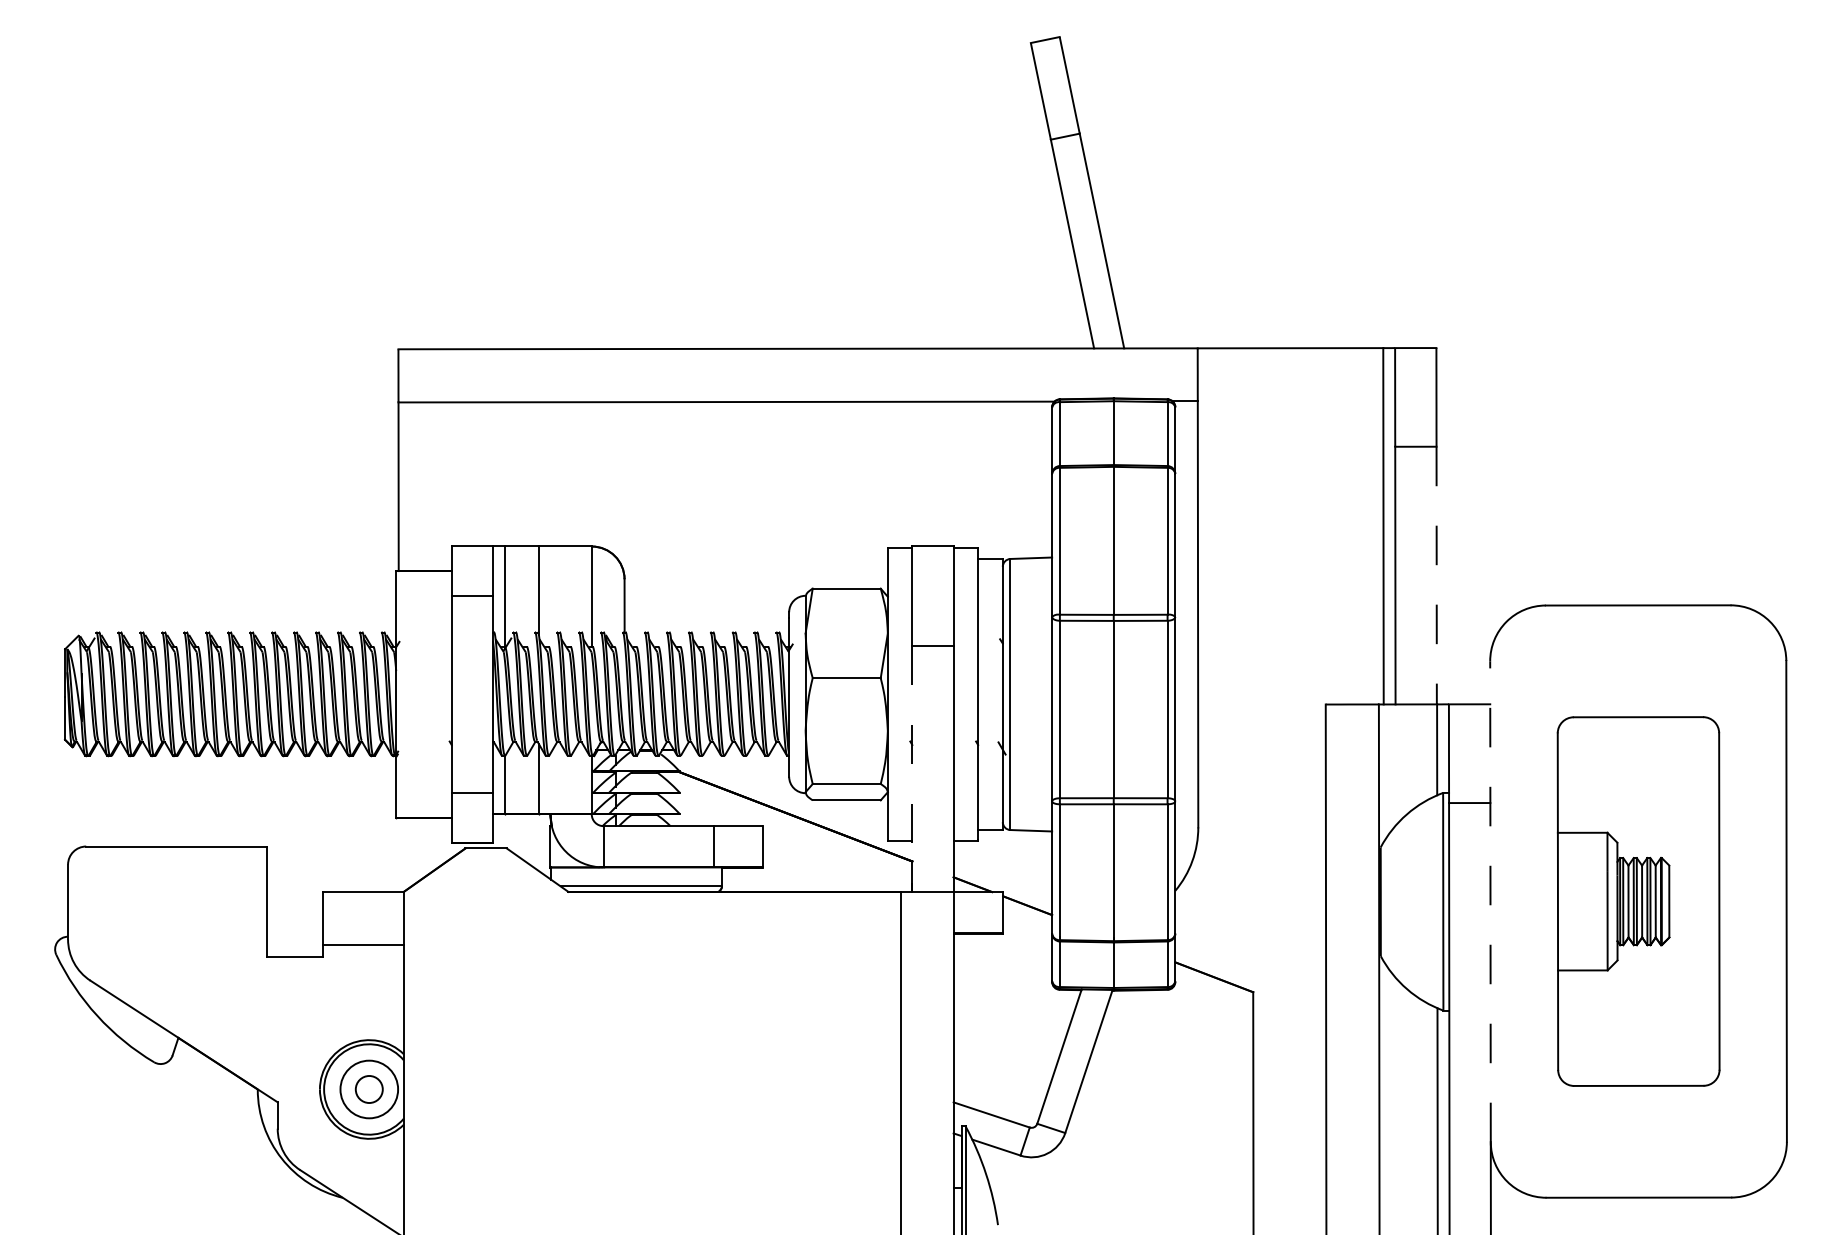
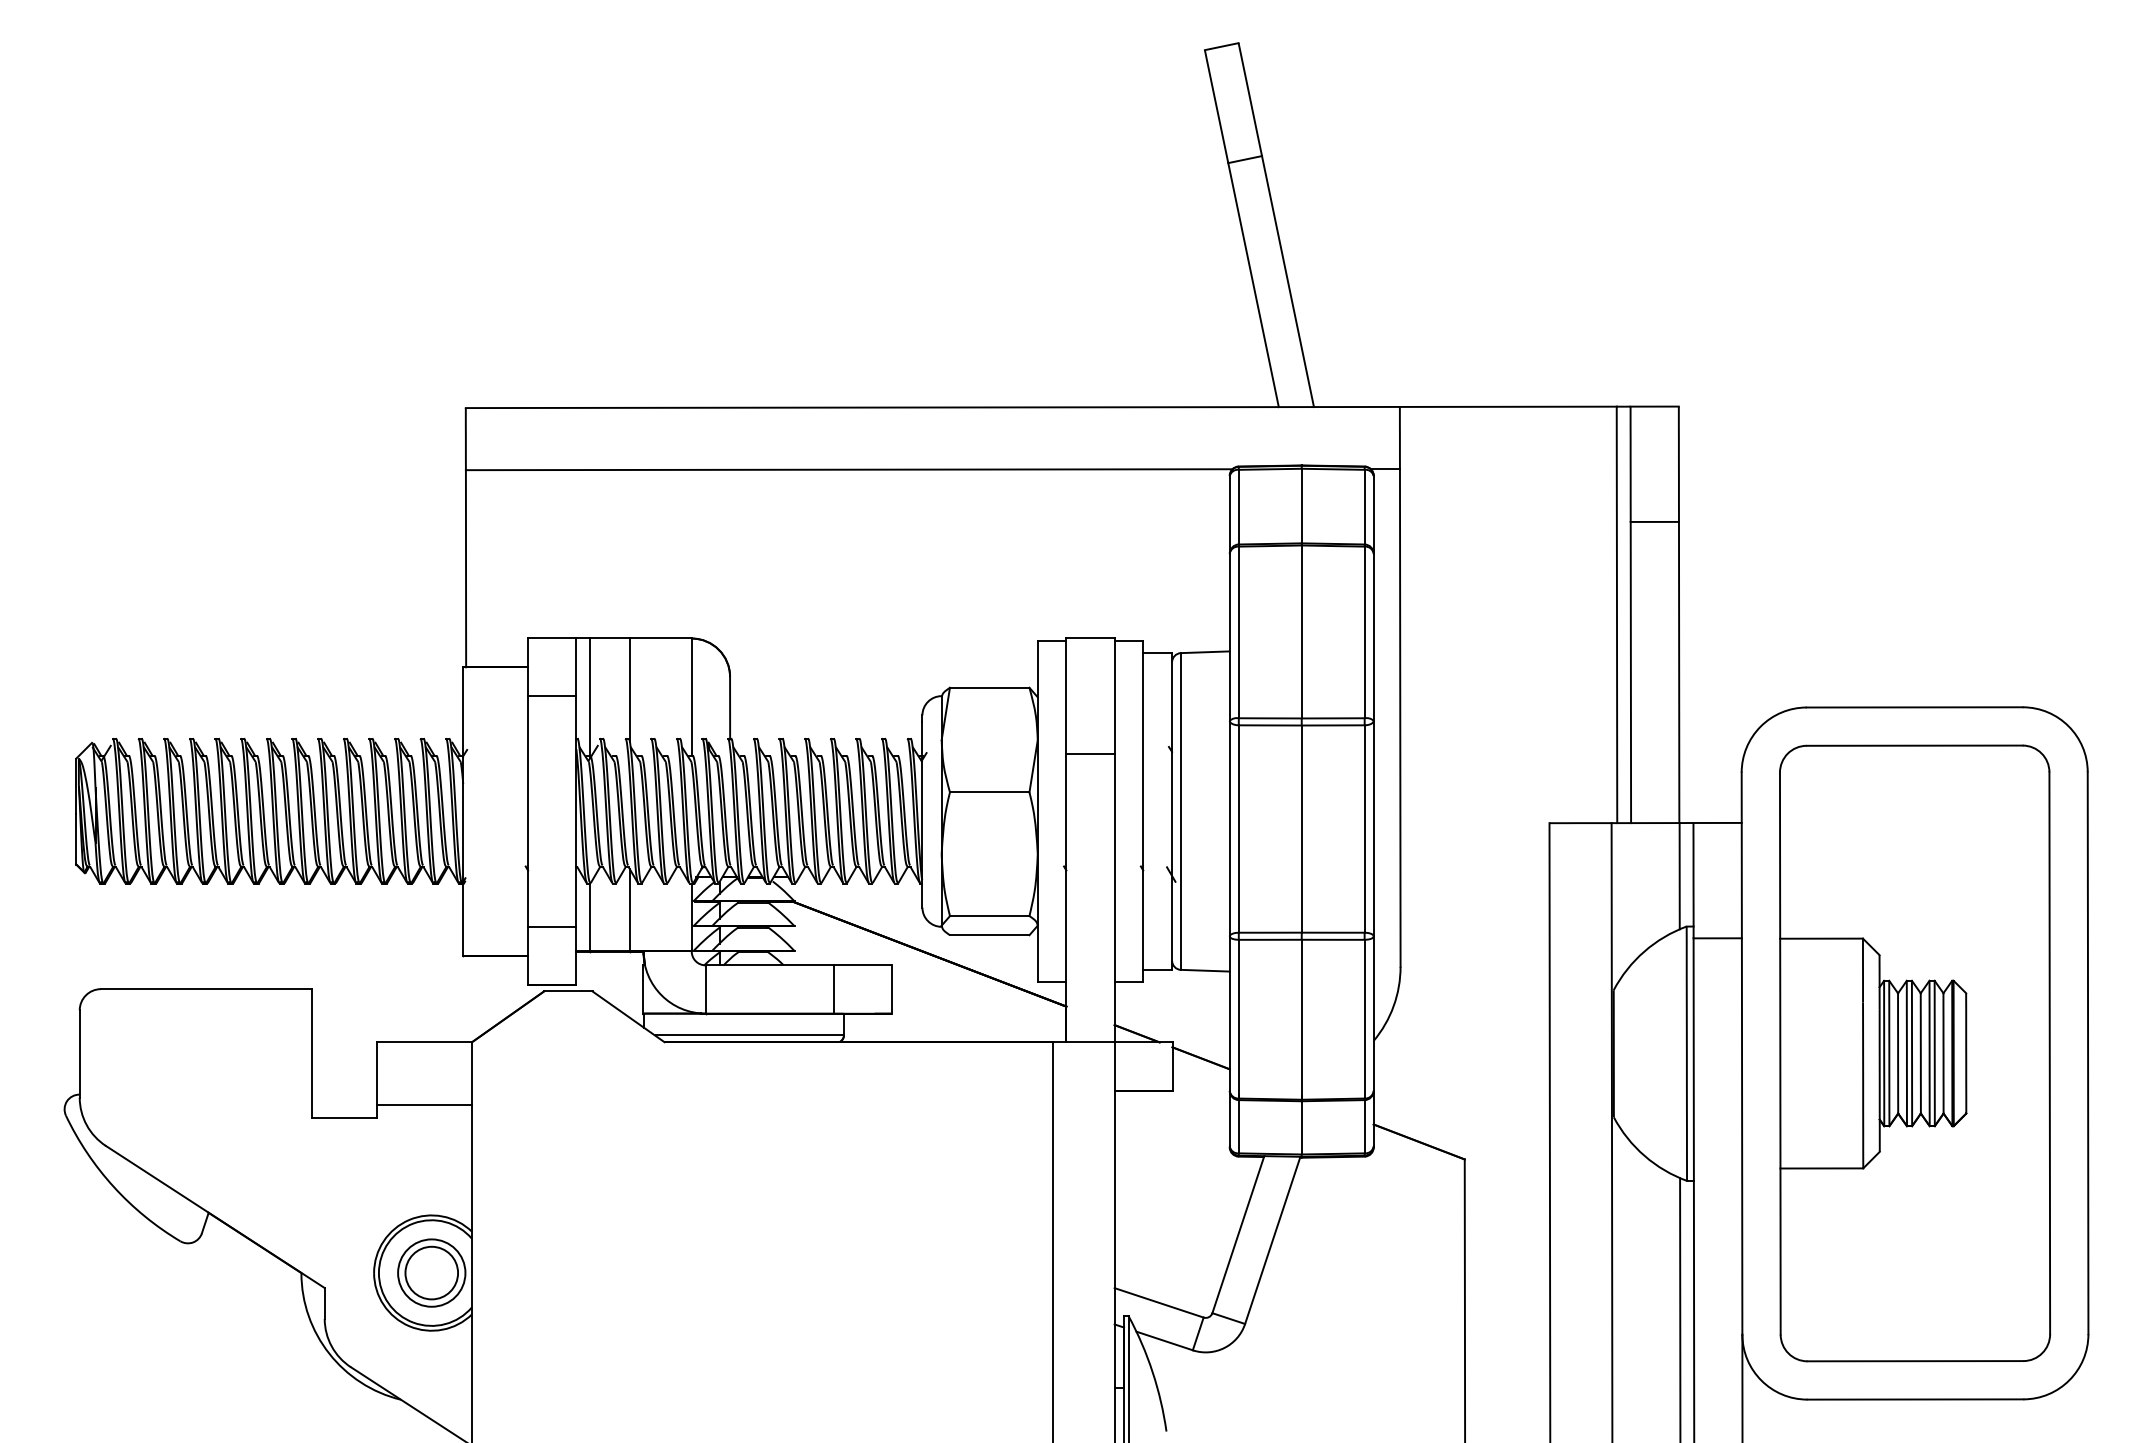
line: (1436, 575) -> (1679, 672), dashed -> solid
line: (912, 768) -> (1066, 898), dashed -> solid
line: (1490, 901) -> (1742, 1053), dashed -> solid
part: (1638, 901) -> (1915, 1053), size x1.43
circle: (369, 1088) -> (431, 1272), size x1.67

